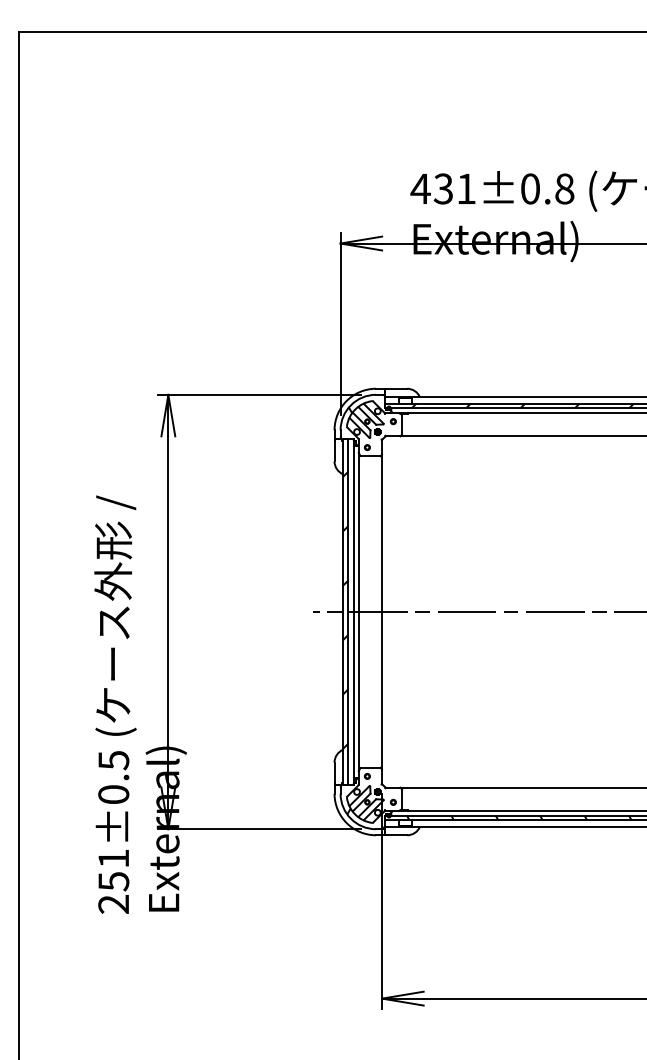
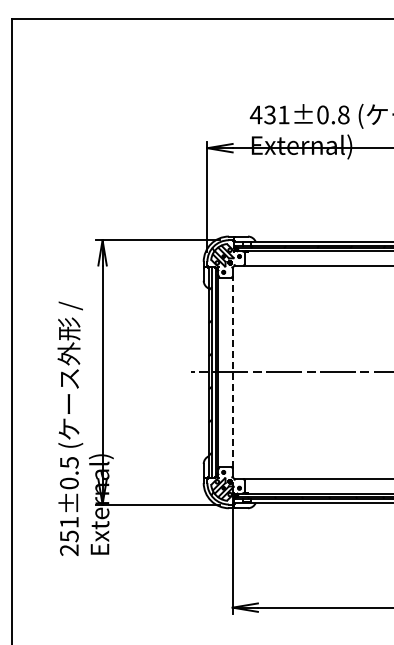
line: (381, 612) -> (232, 372), solid -> dashed

